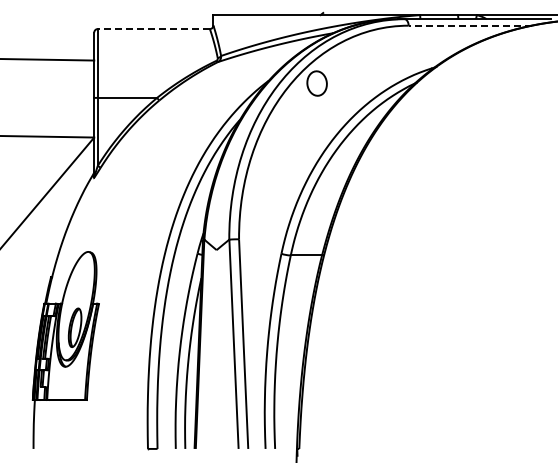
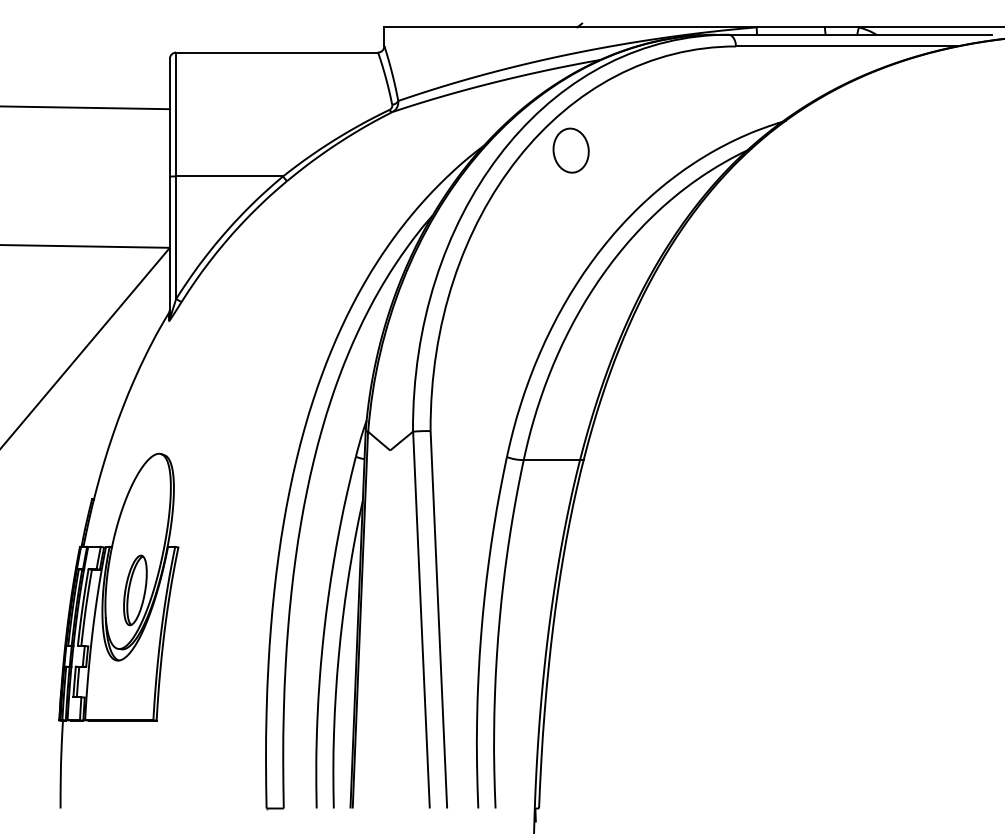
line: (470, 25) -> (847, 46), dashed -> solid
line: (153, 29) -> (276, 53), dashed -> solid

